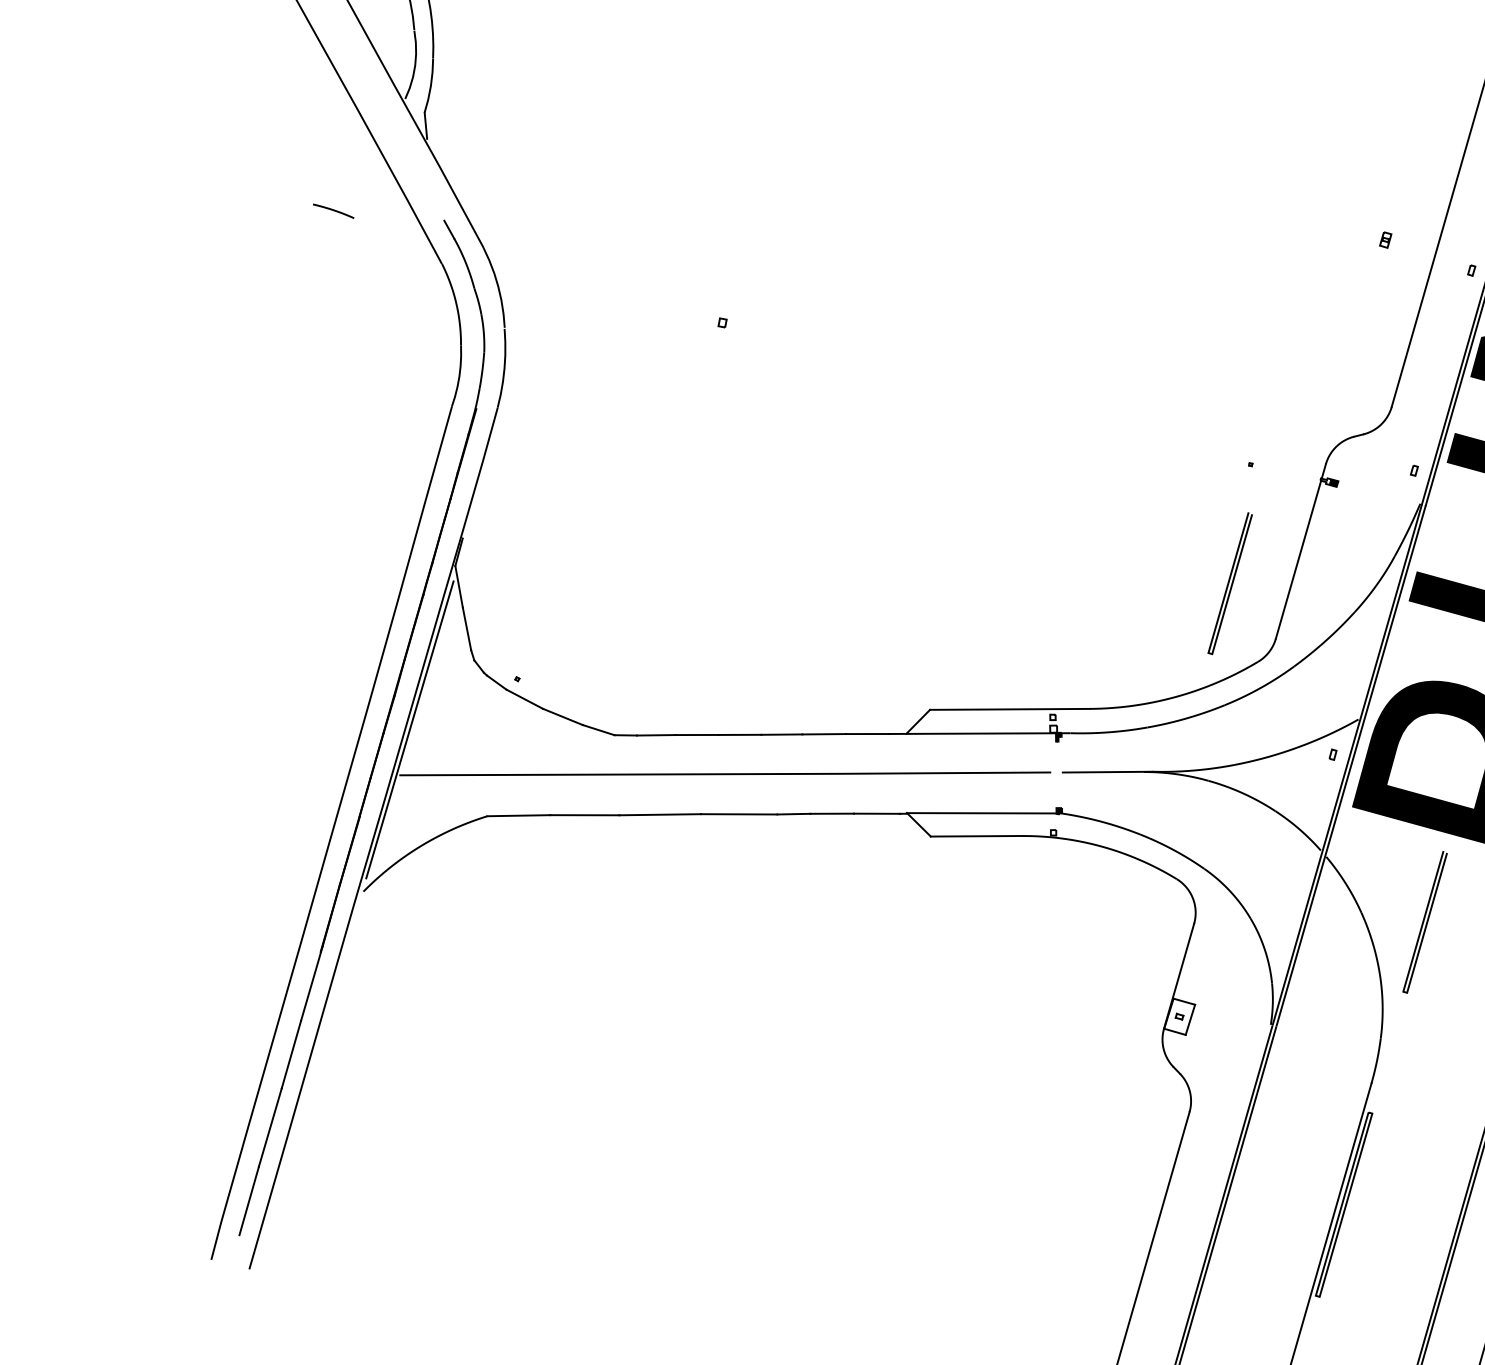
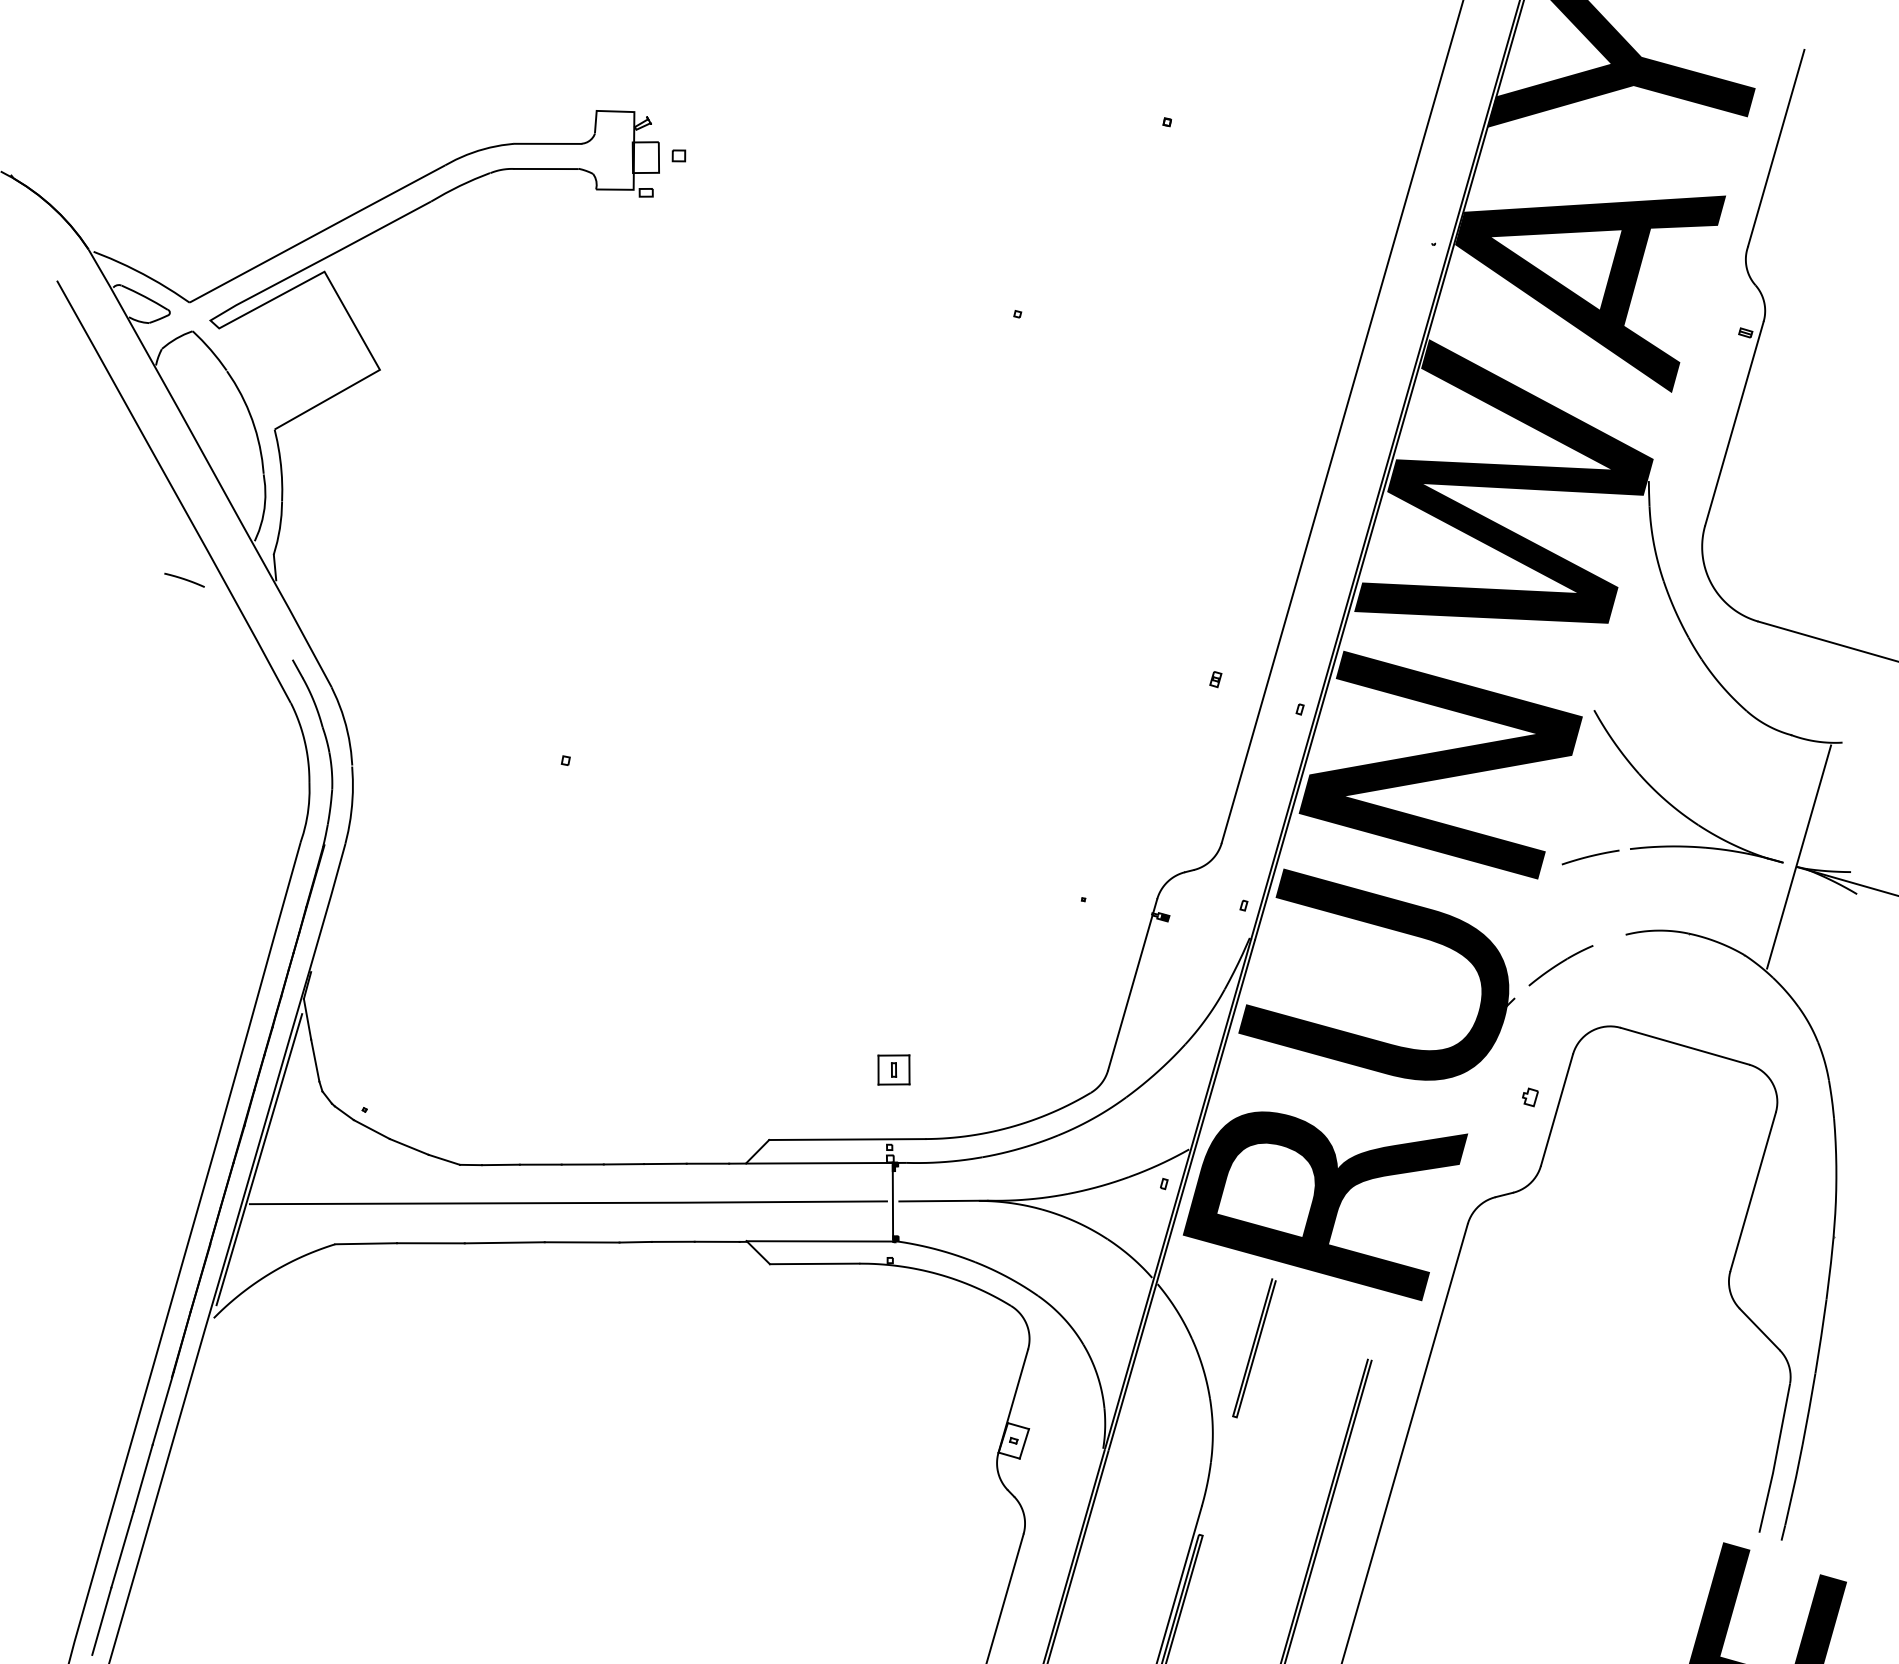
line: (333, 210) -> (184, 579), moved
line: (1229, 583) -> (1062, 1016), removed
part: (1056, 637) -> (893, 1069), added
line: (1055, 773) -> (892, 1202), added

